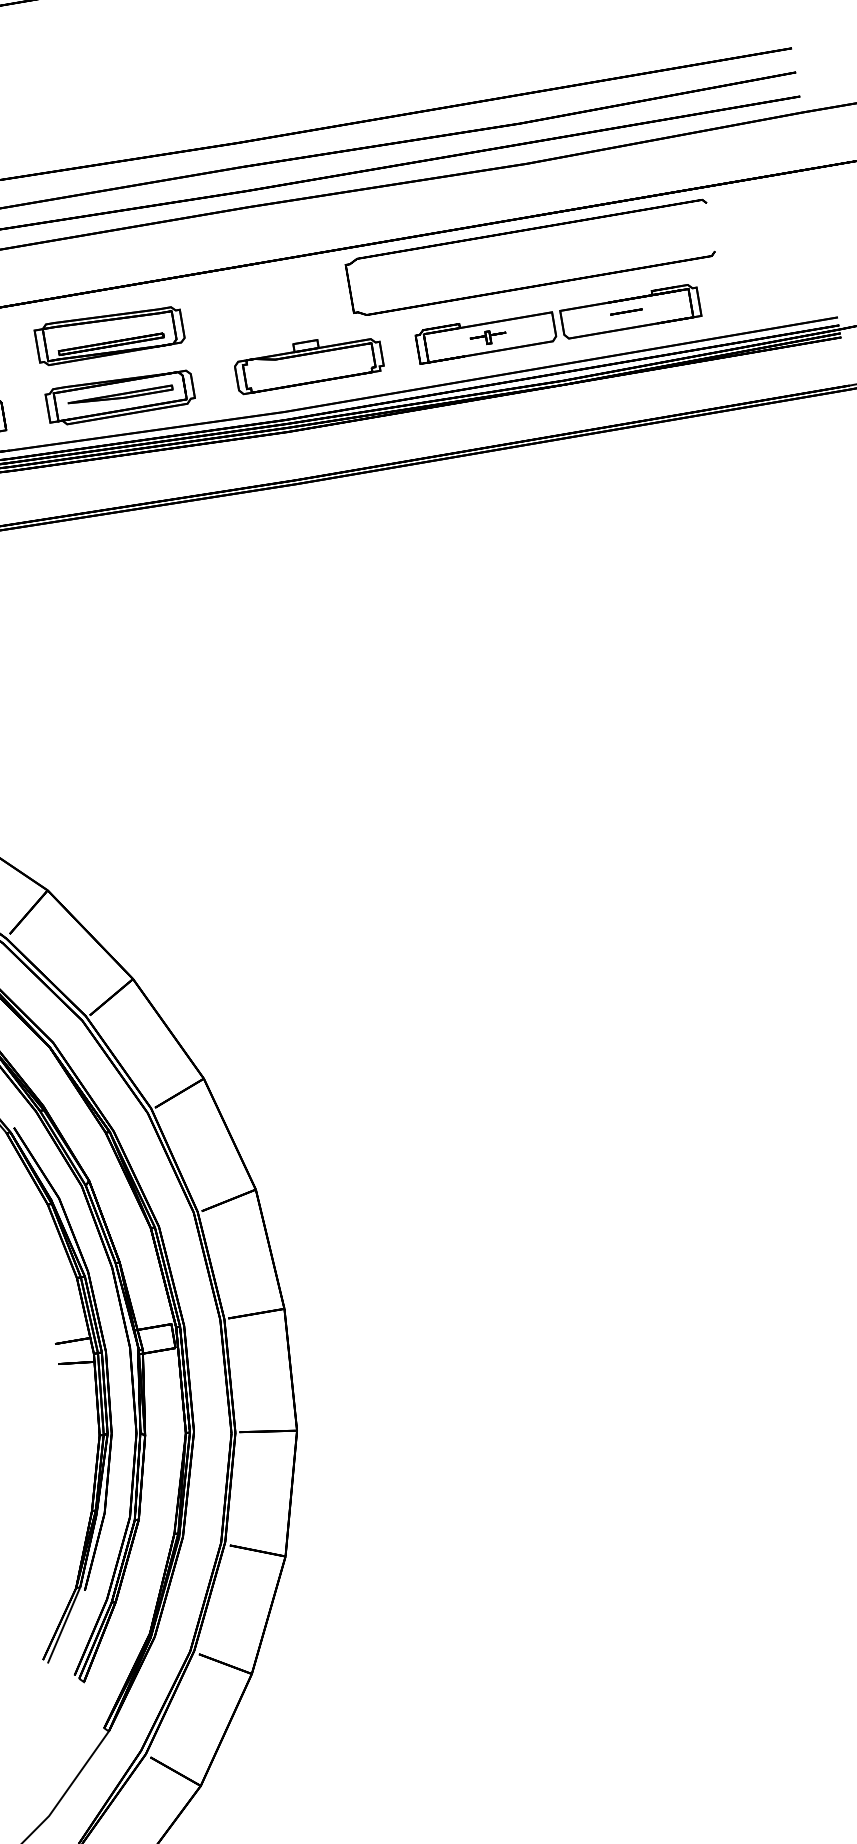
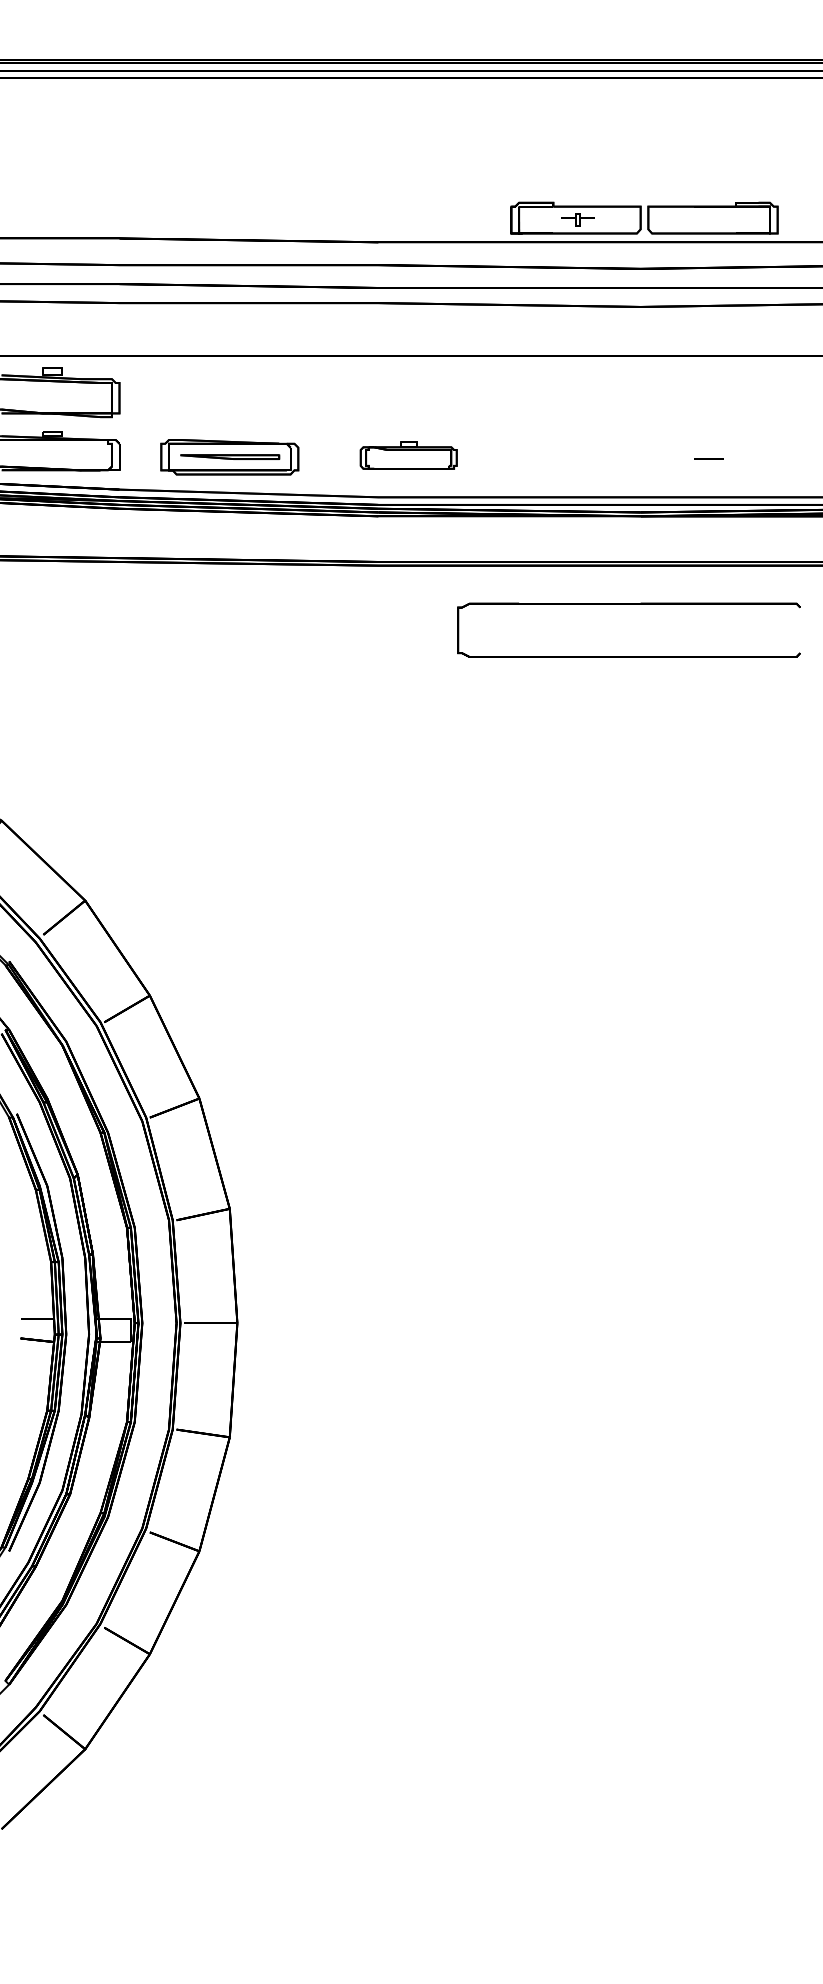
part: (524, 230) -> (628, 604), moved
part: (558, 323) -> (644, 217), moved
part: (109, 334) -> (229, 398), removed
part: (308, 362) -> (408, 455), size x0.7

